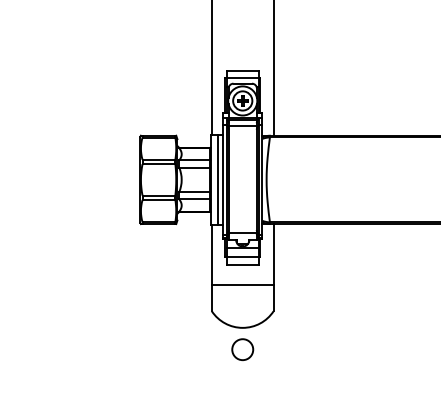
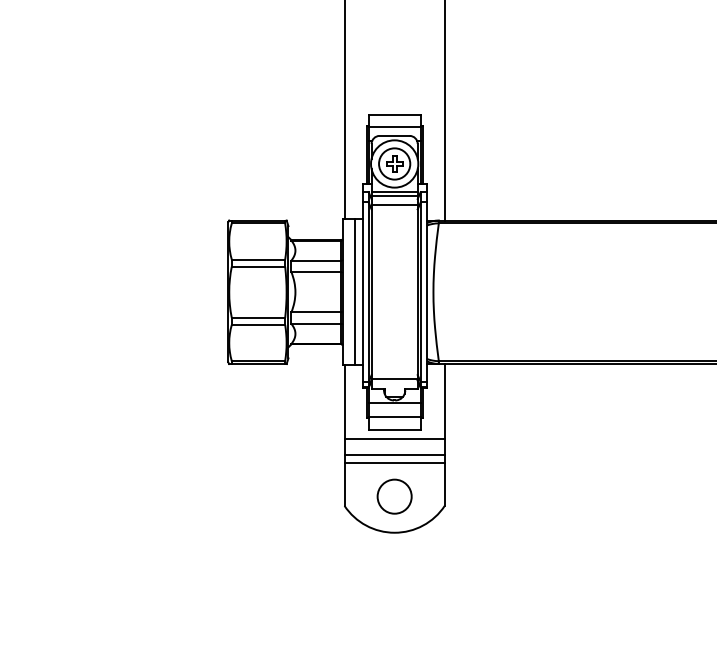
line: (242, 269) -> (394, 437), added
line: (242, 279) -> (394, 454), added
circle: (242, 349) -> (394, 496), moved

